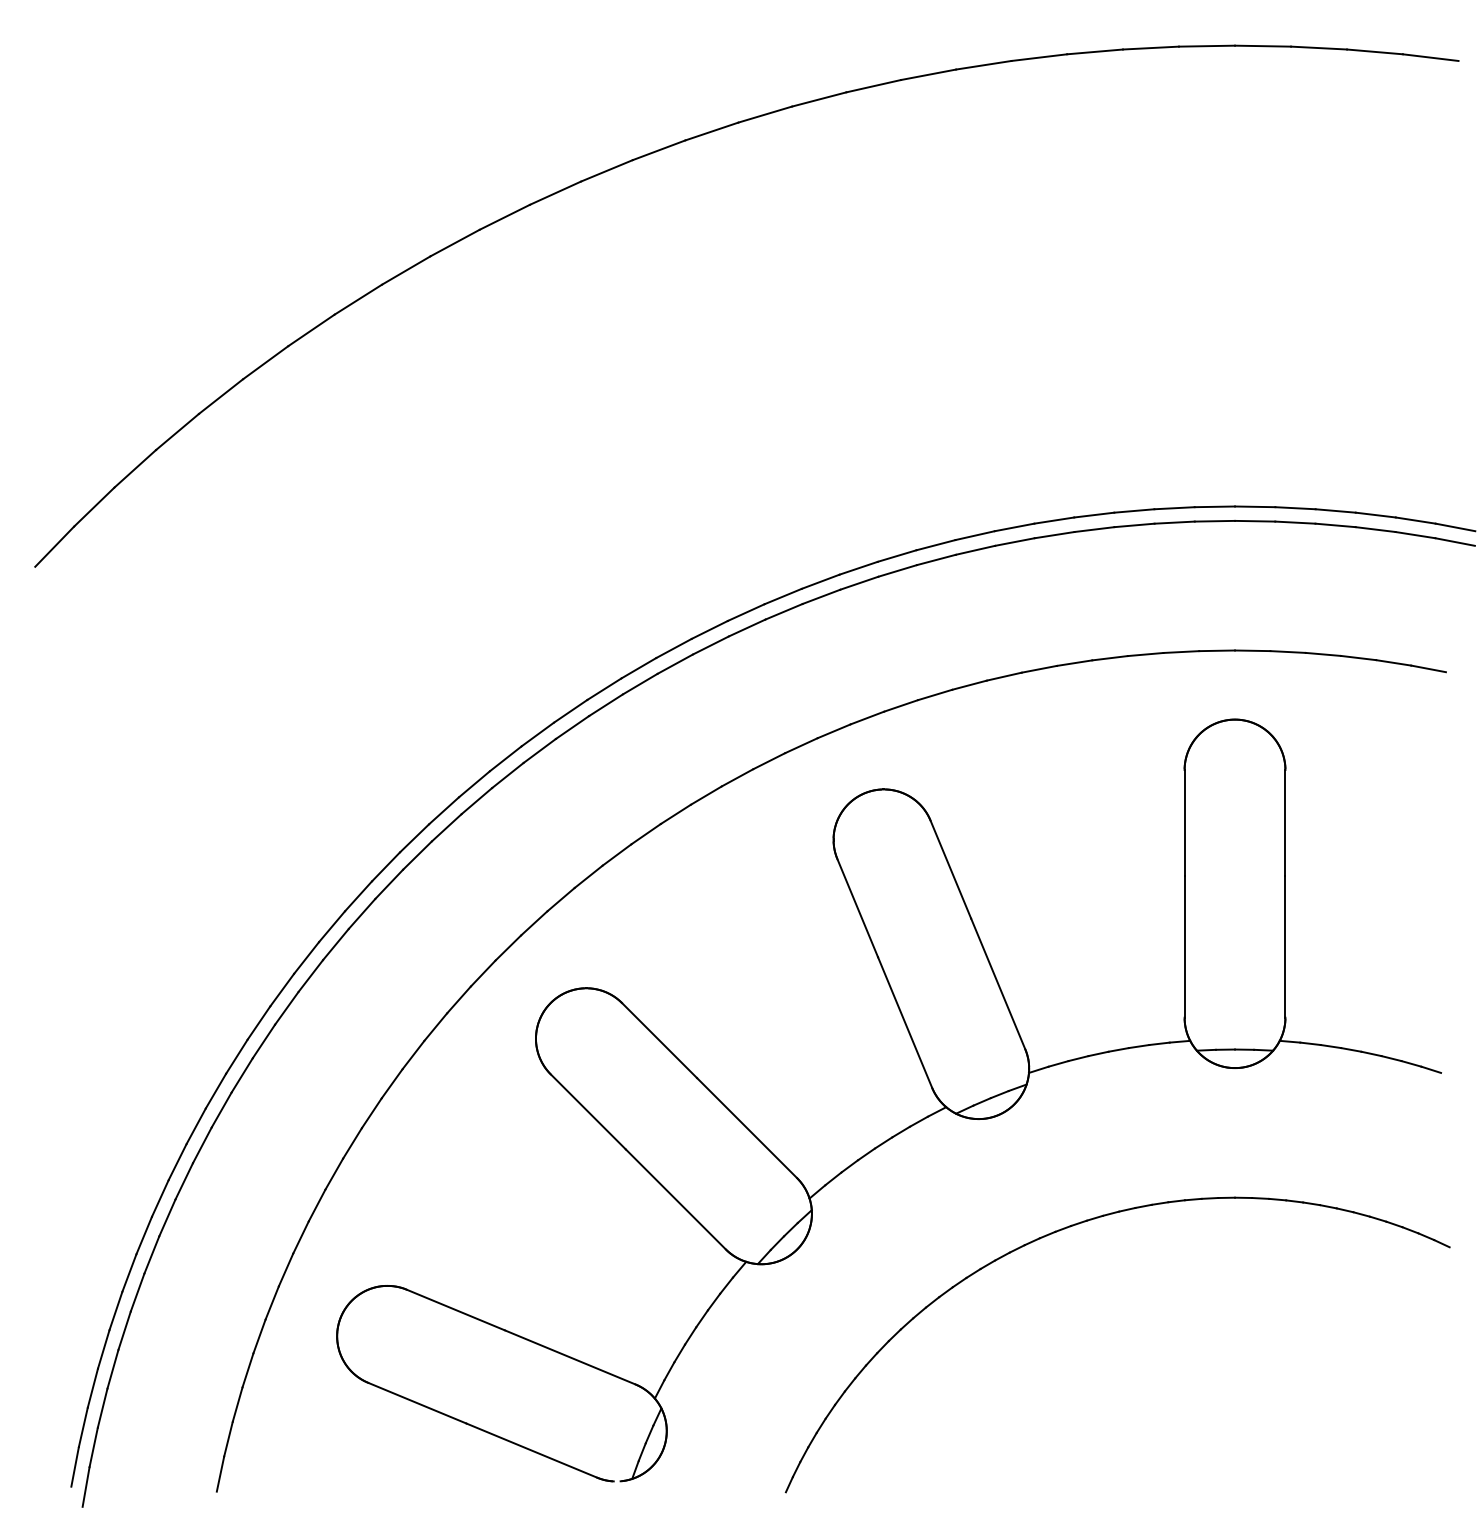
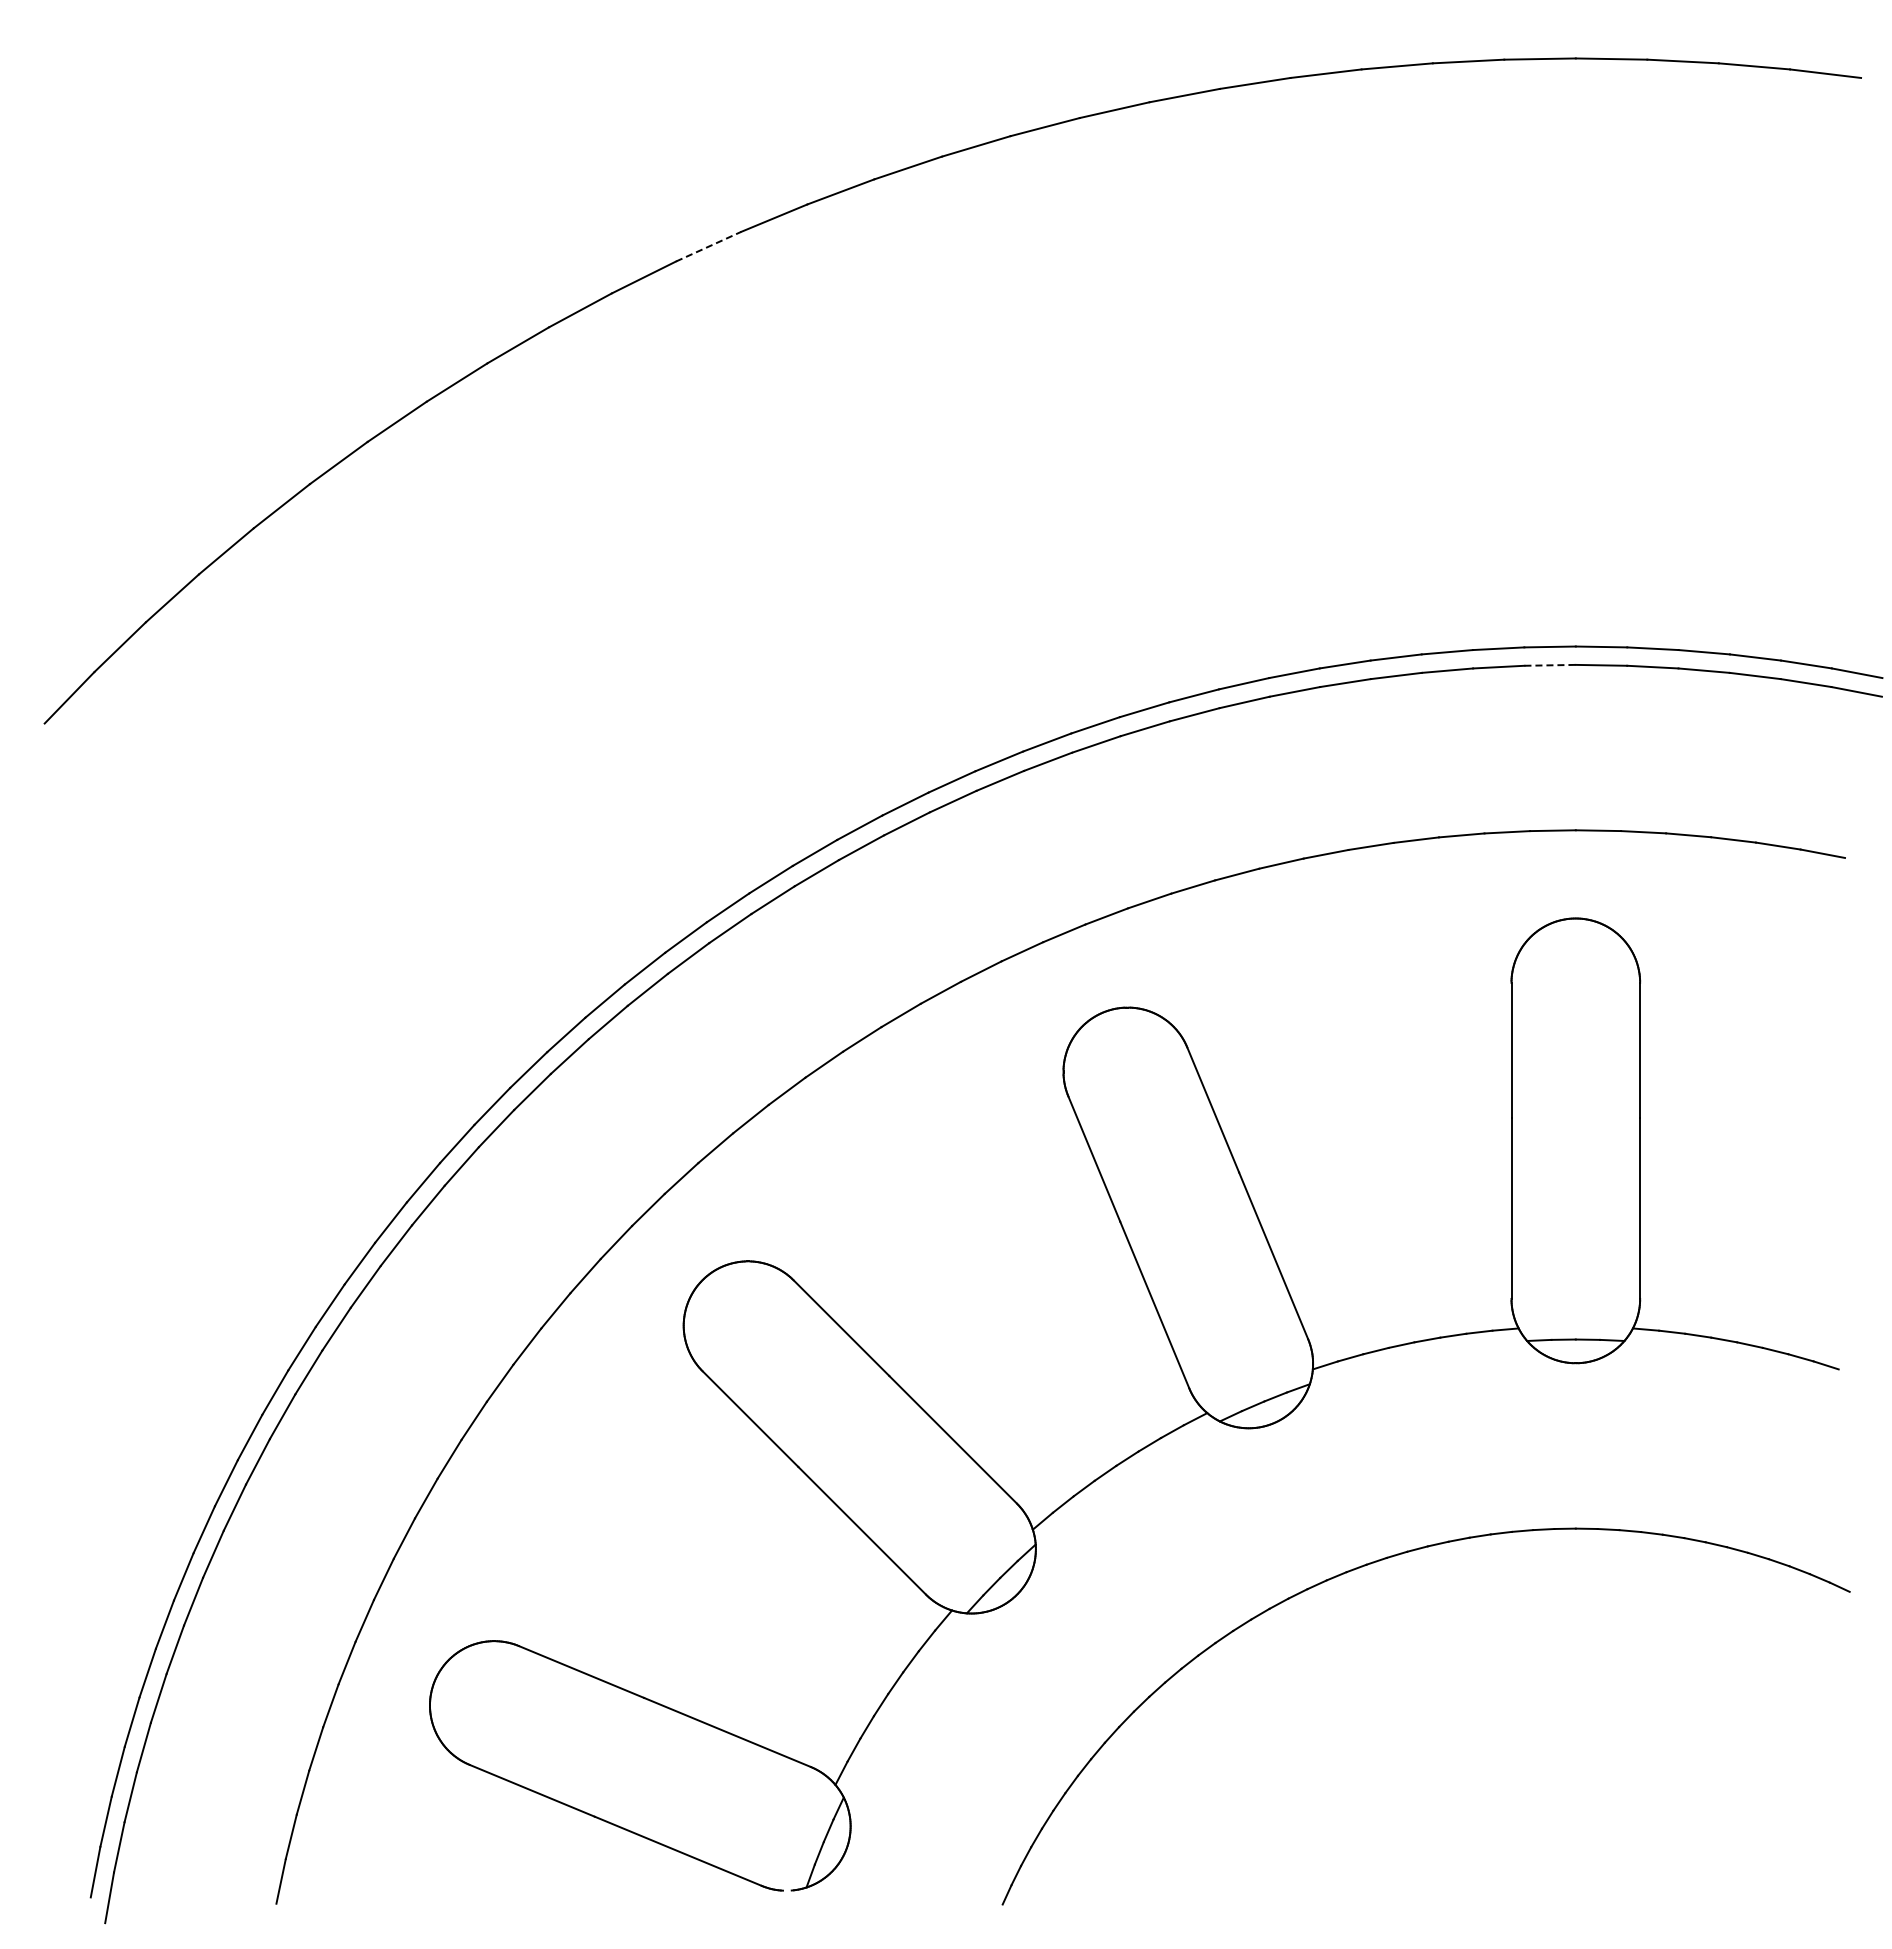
line: (555, 193) -> (708, 246), solid -> dashed
line: (1215, 521) -> (1550, 665), solid -> dashed

